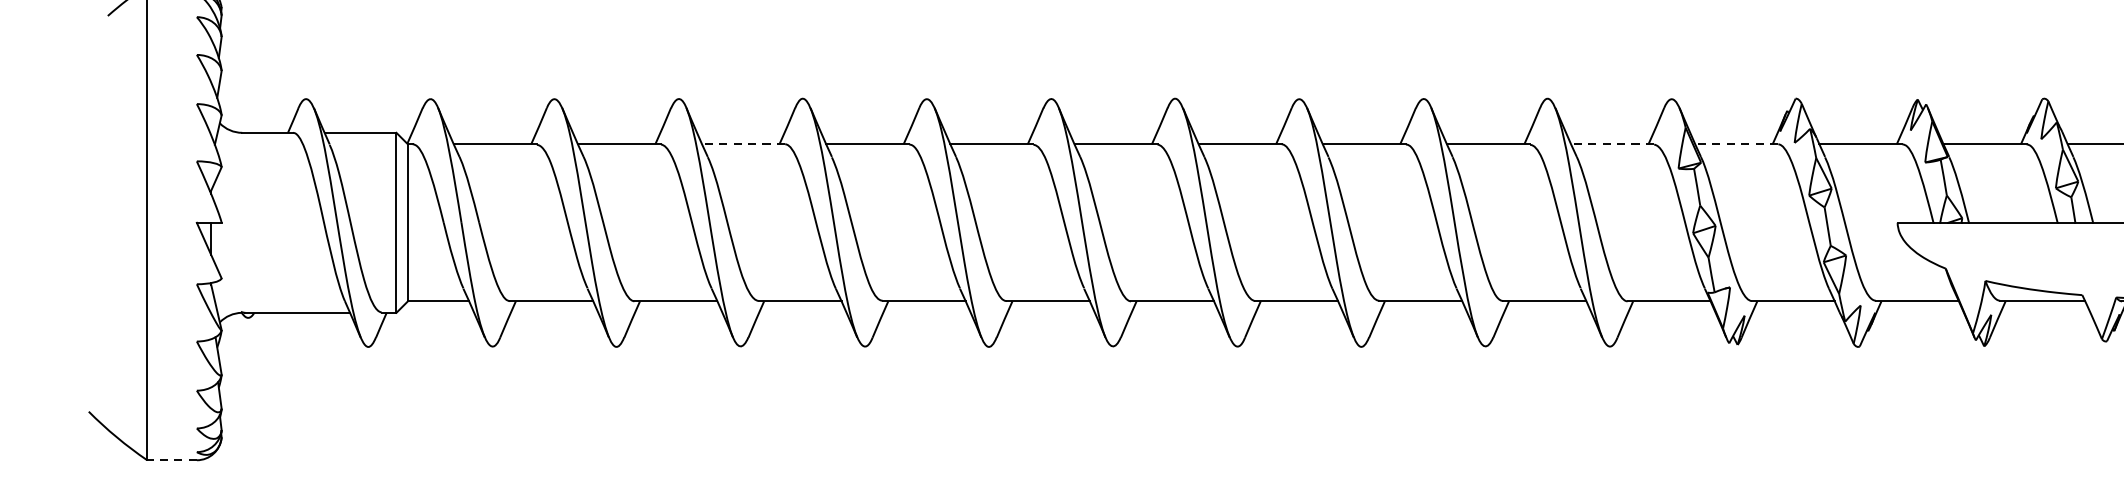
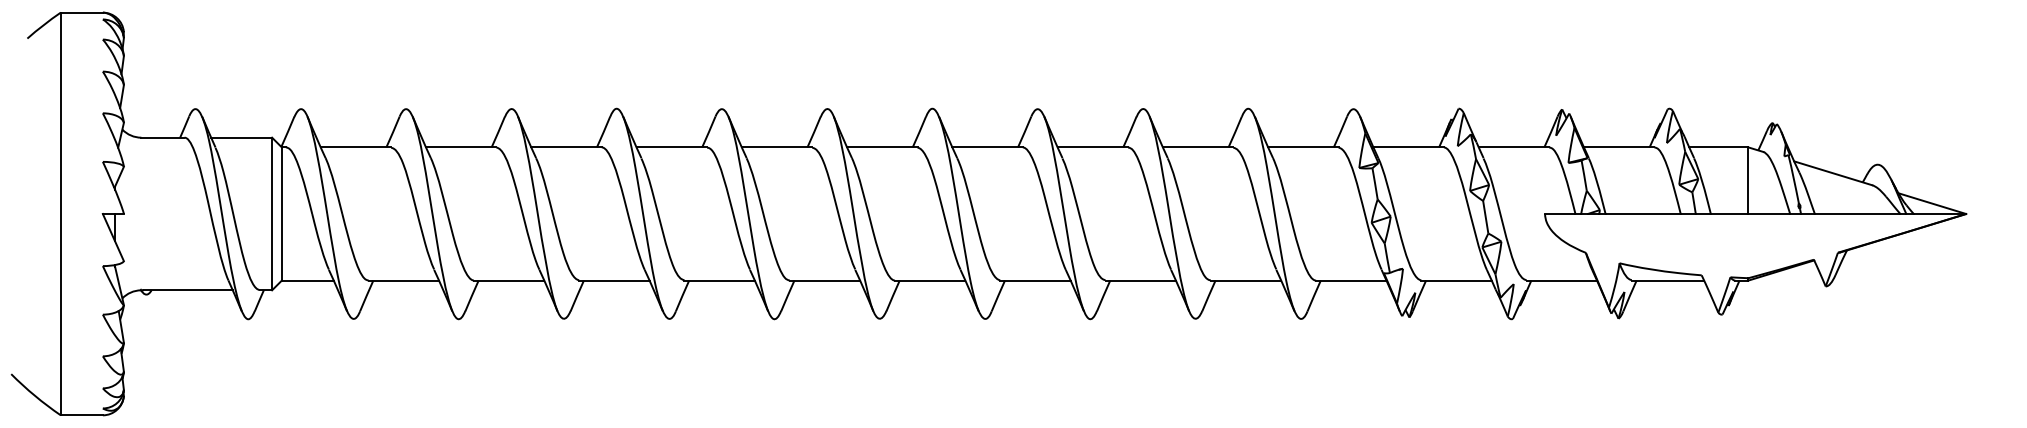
line: (743, 144) -> (566, 147), dashed -> solid
line: (1611, 144) -> (1302, 147), dashed -> solid
line: (1736, 144) -> (1408, 147), dashed -> solid
line: (171, 460) -> (81, 415), dashed -> solid

